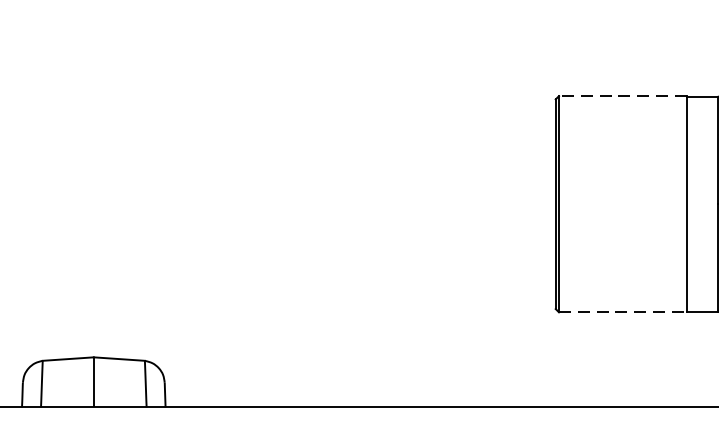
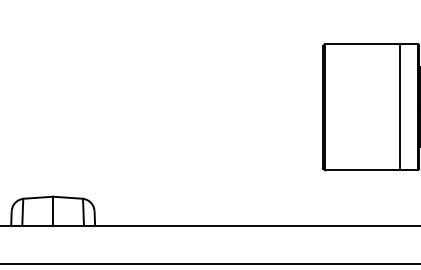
line: (621, 96) -> (361, 44), dashed -> solid
line: (622, 312) -> (362, 170), dashed -> solid

